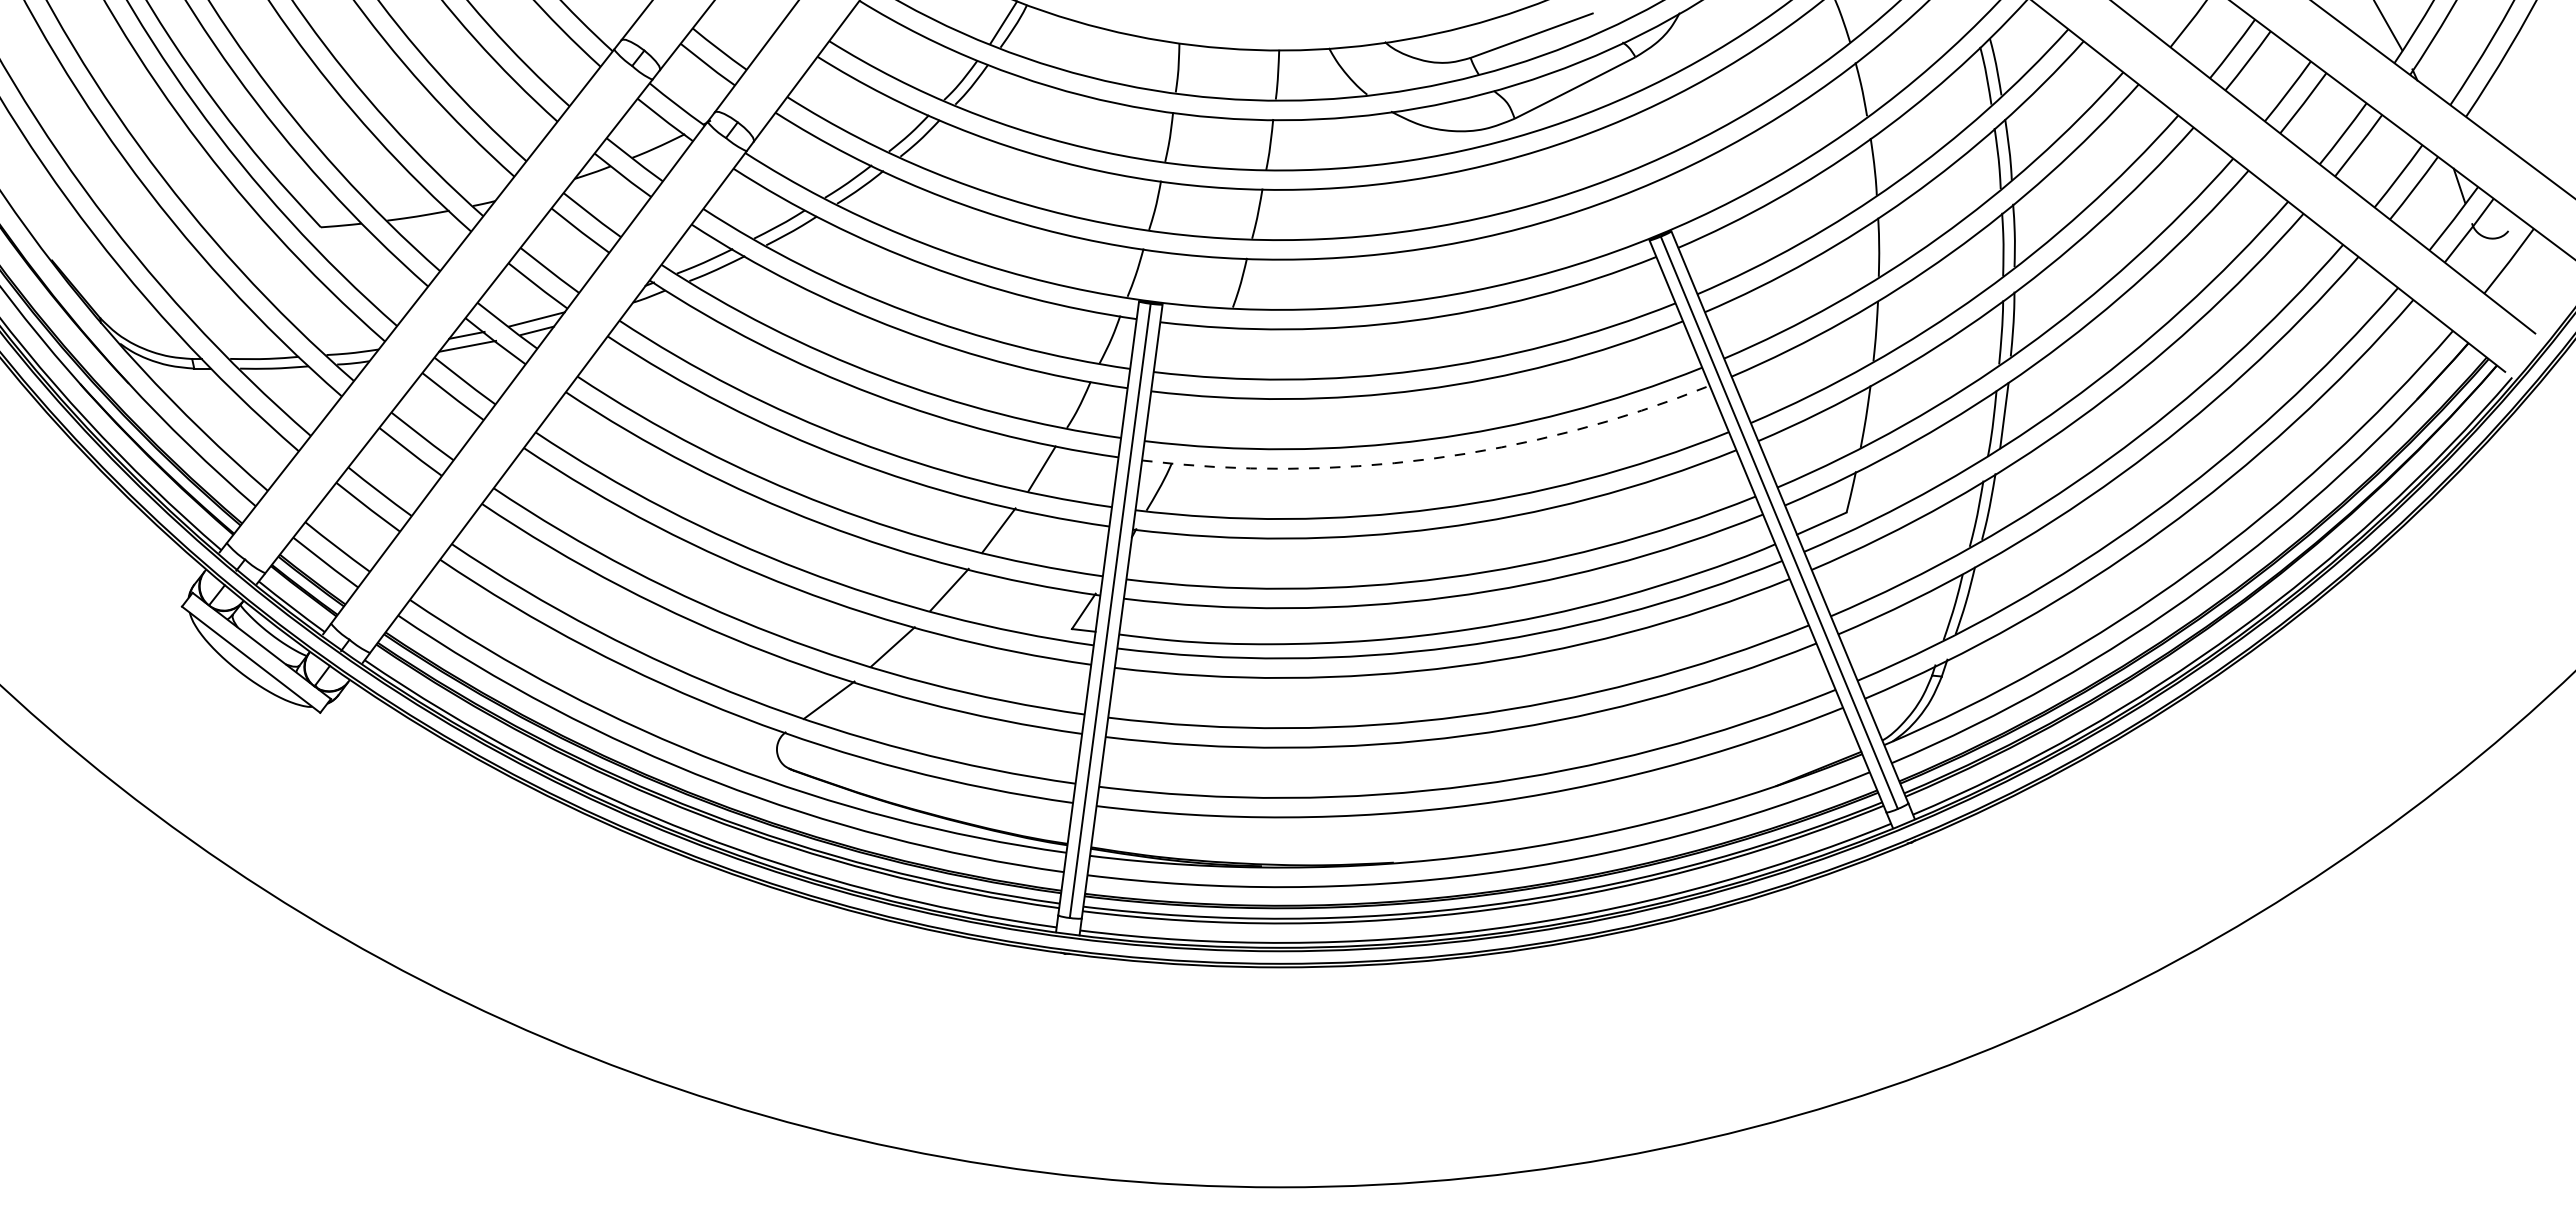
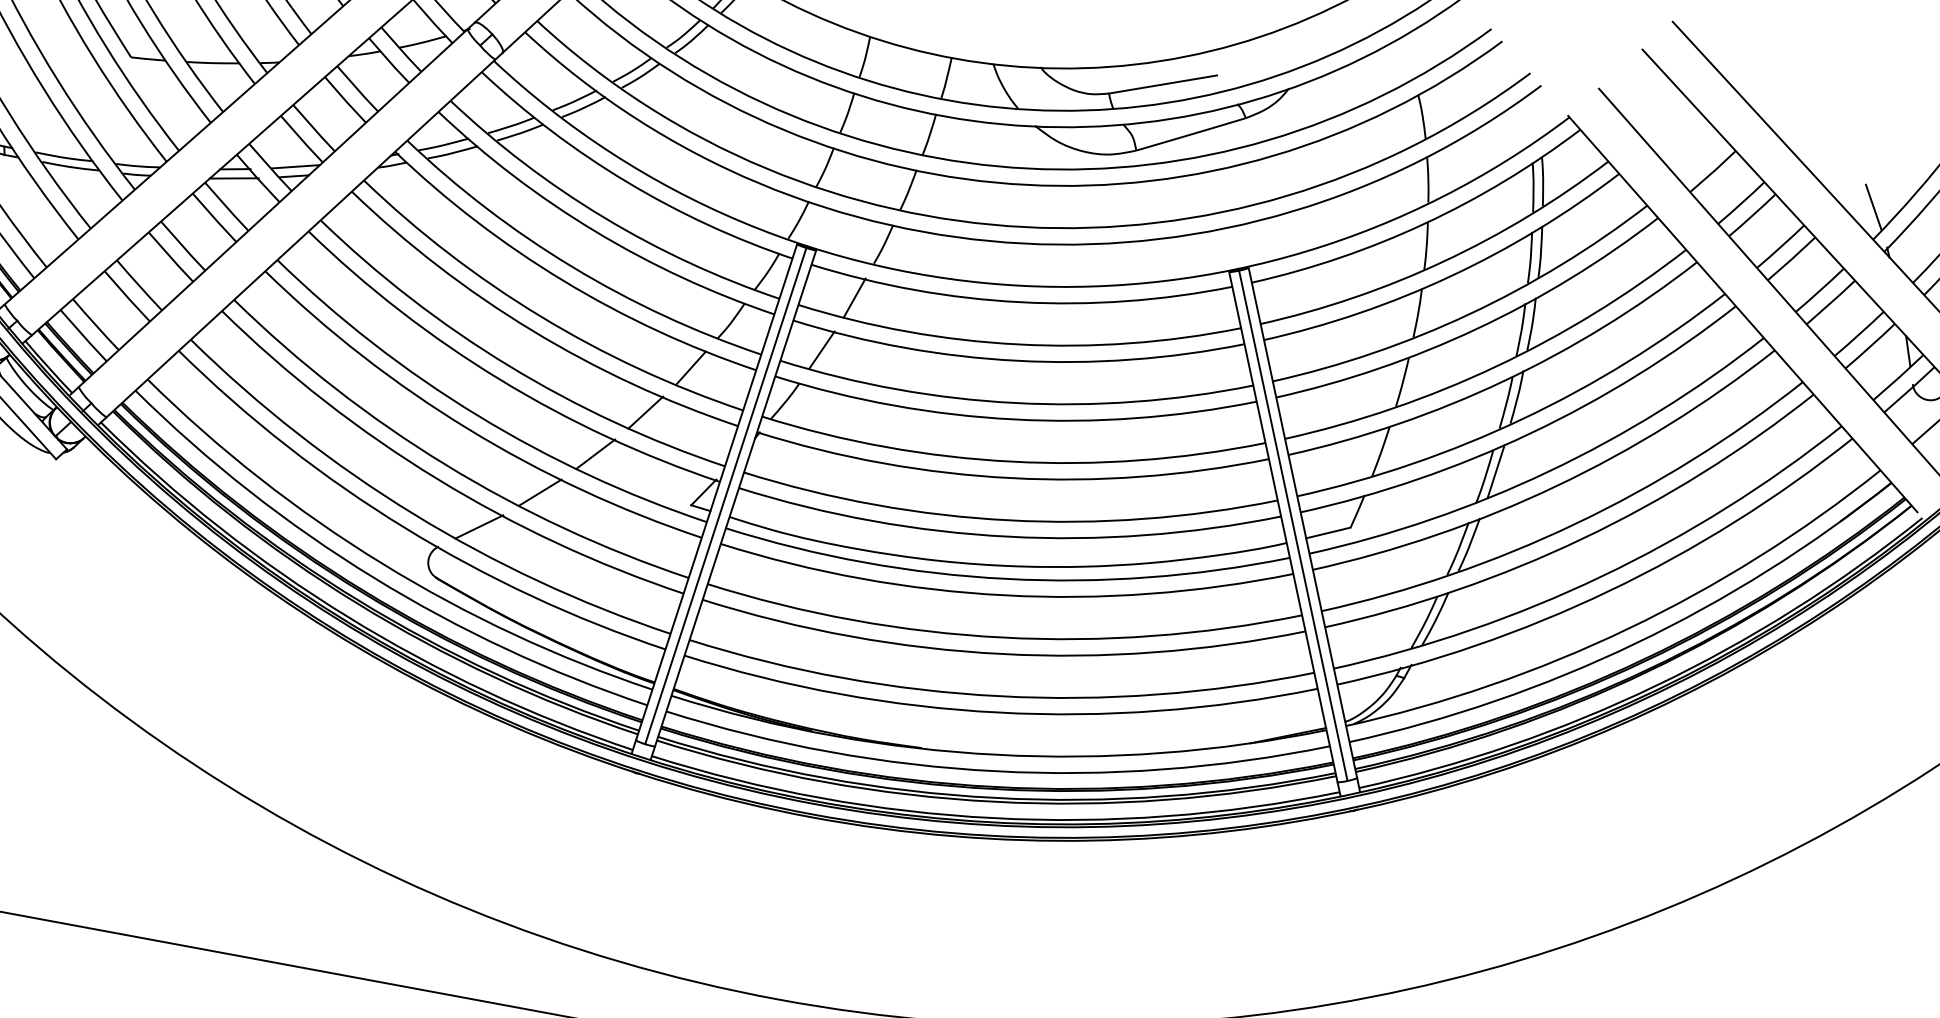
line: (1217, 351) -> (854, 297), added
line: (1190, 419) -> (821, 349), added
arc: (1430, 458) -> (1014, 419), dashed -> solid

